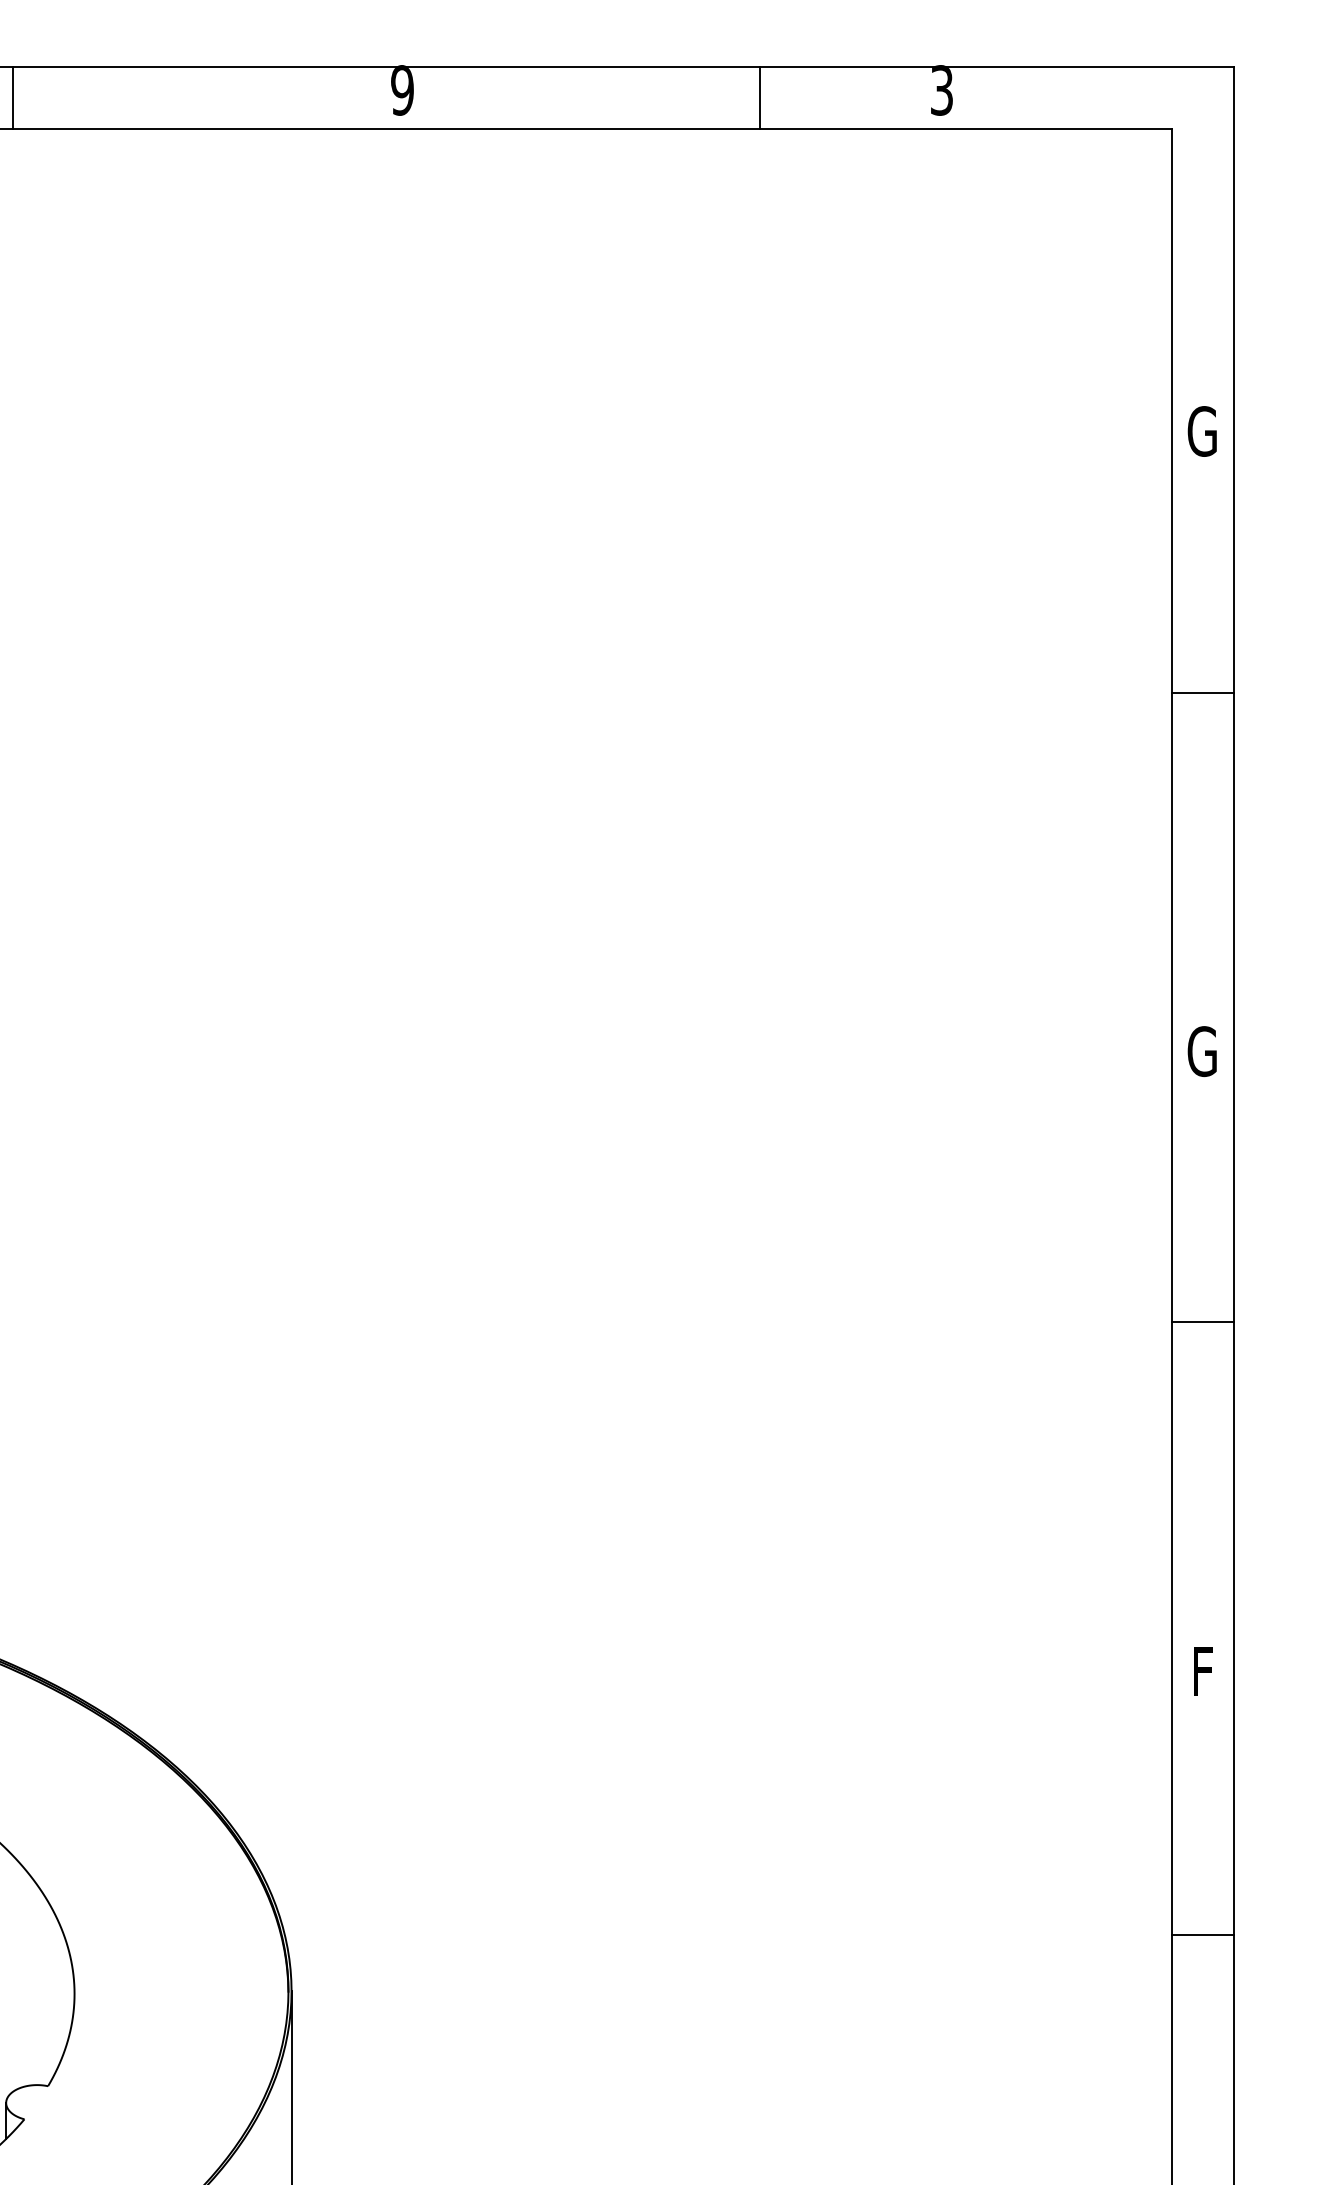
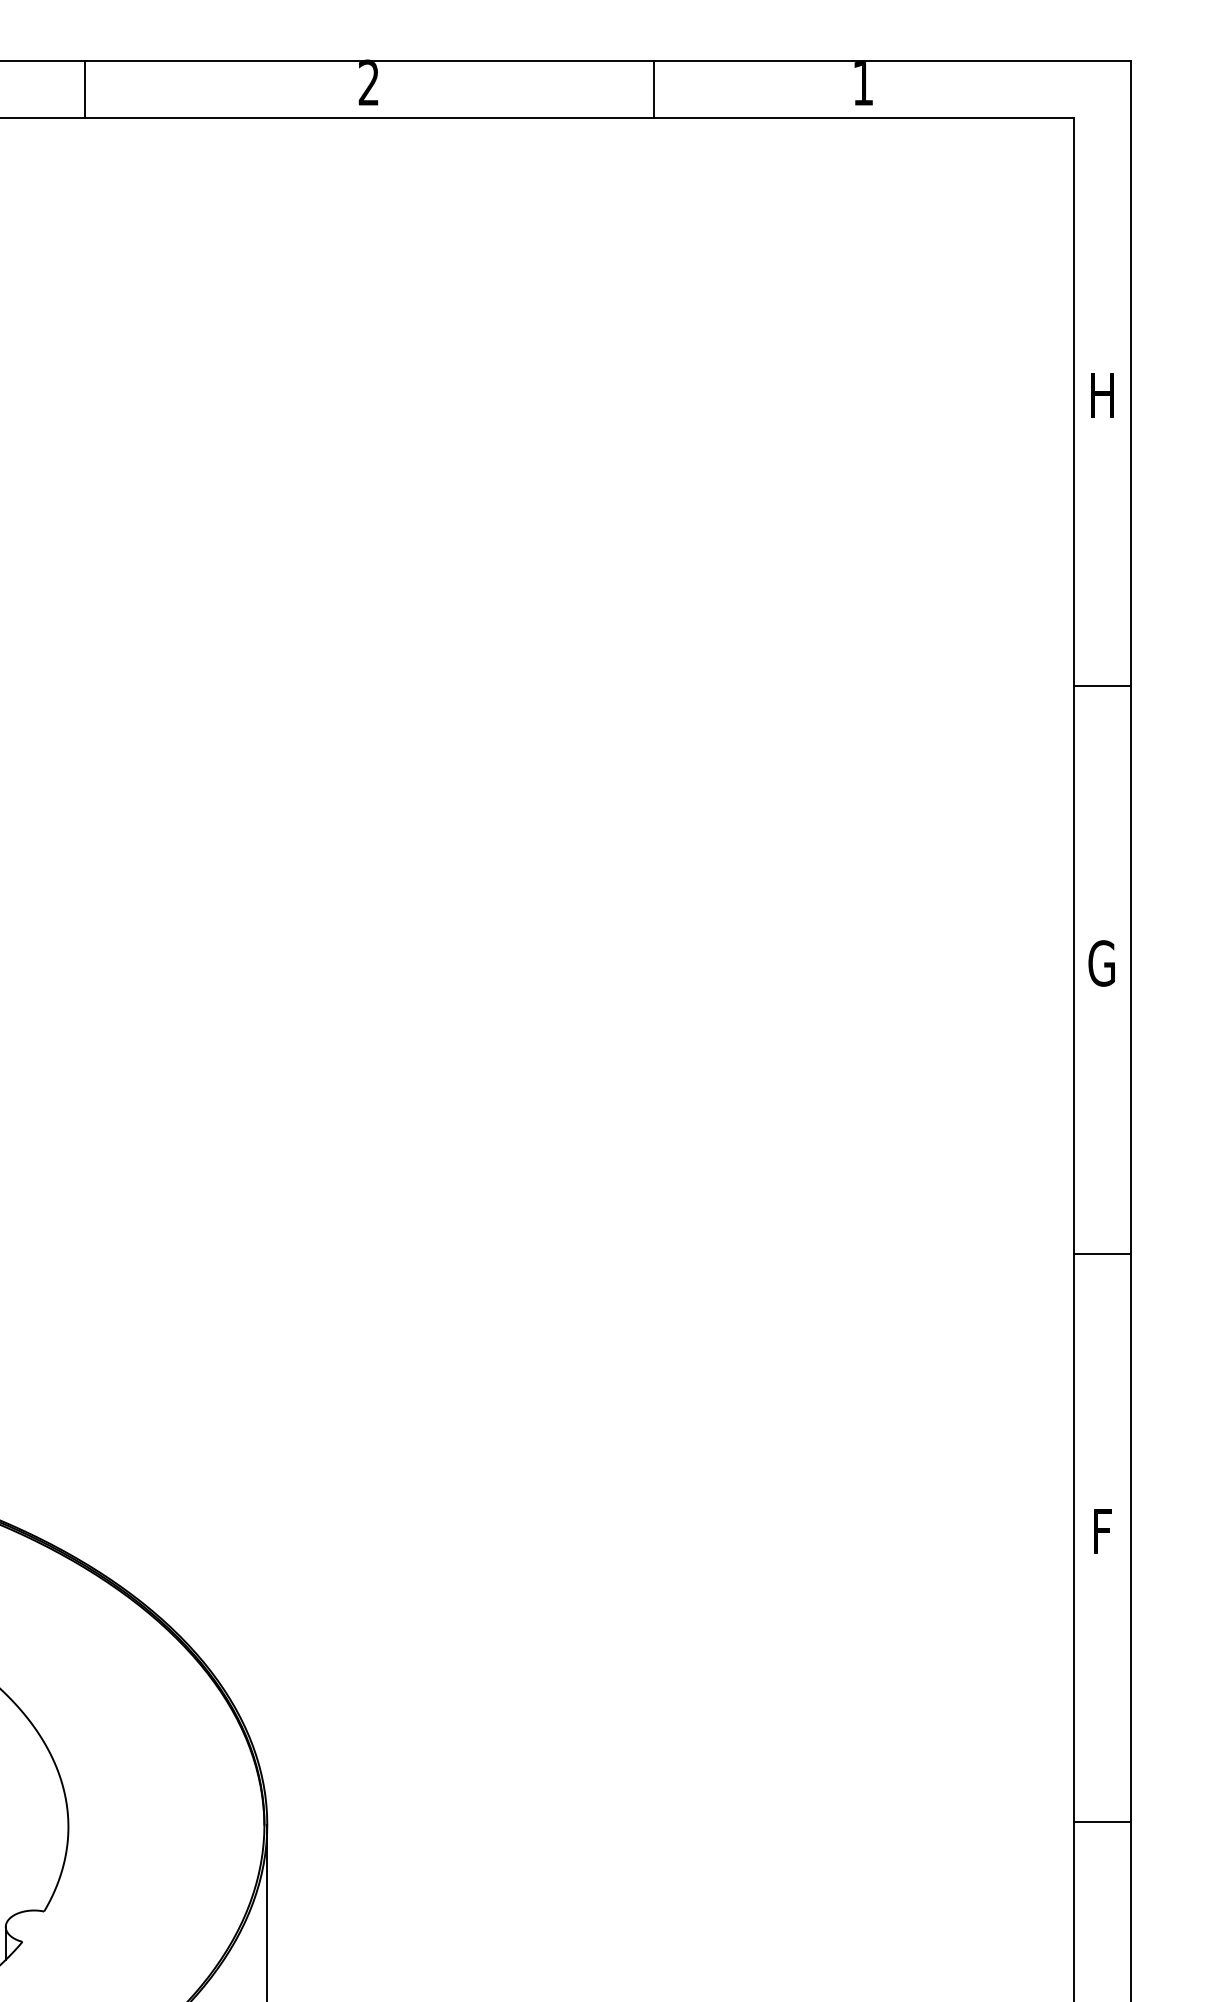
text: (402, 90) -> (368, 82), 9 -> 2
text: (941, 90) -> (862, 82), 3 -> 1
line: (13, 97) -> (85, 89), moved
line: (760, 97) -> (653, 89), moved
text: (1201, 431) -> (1101, 395), G -> H
line: (1203, 692) -> (1102, 685), moved
line: (1203, 1321) -> (1102, 1253), moved
line: (1203, 1934) -> (1102, 1822), moved

